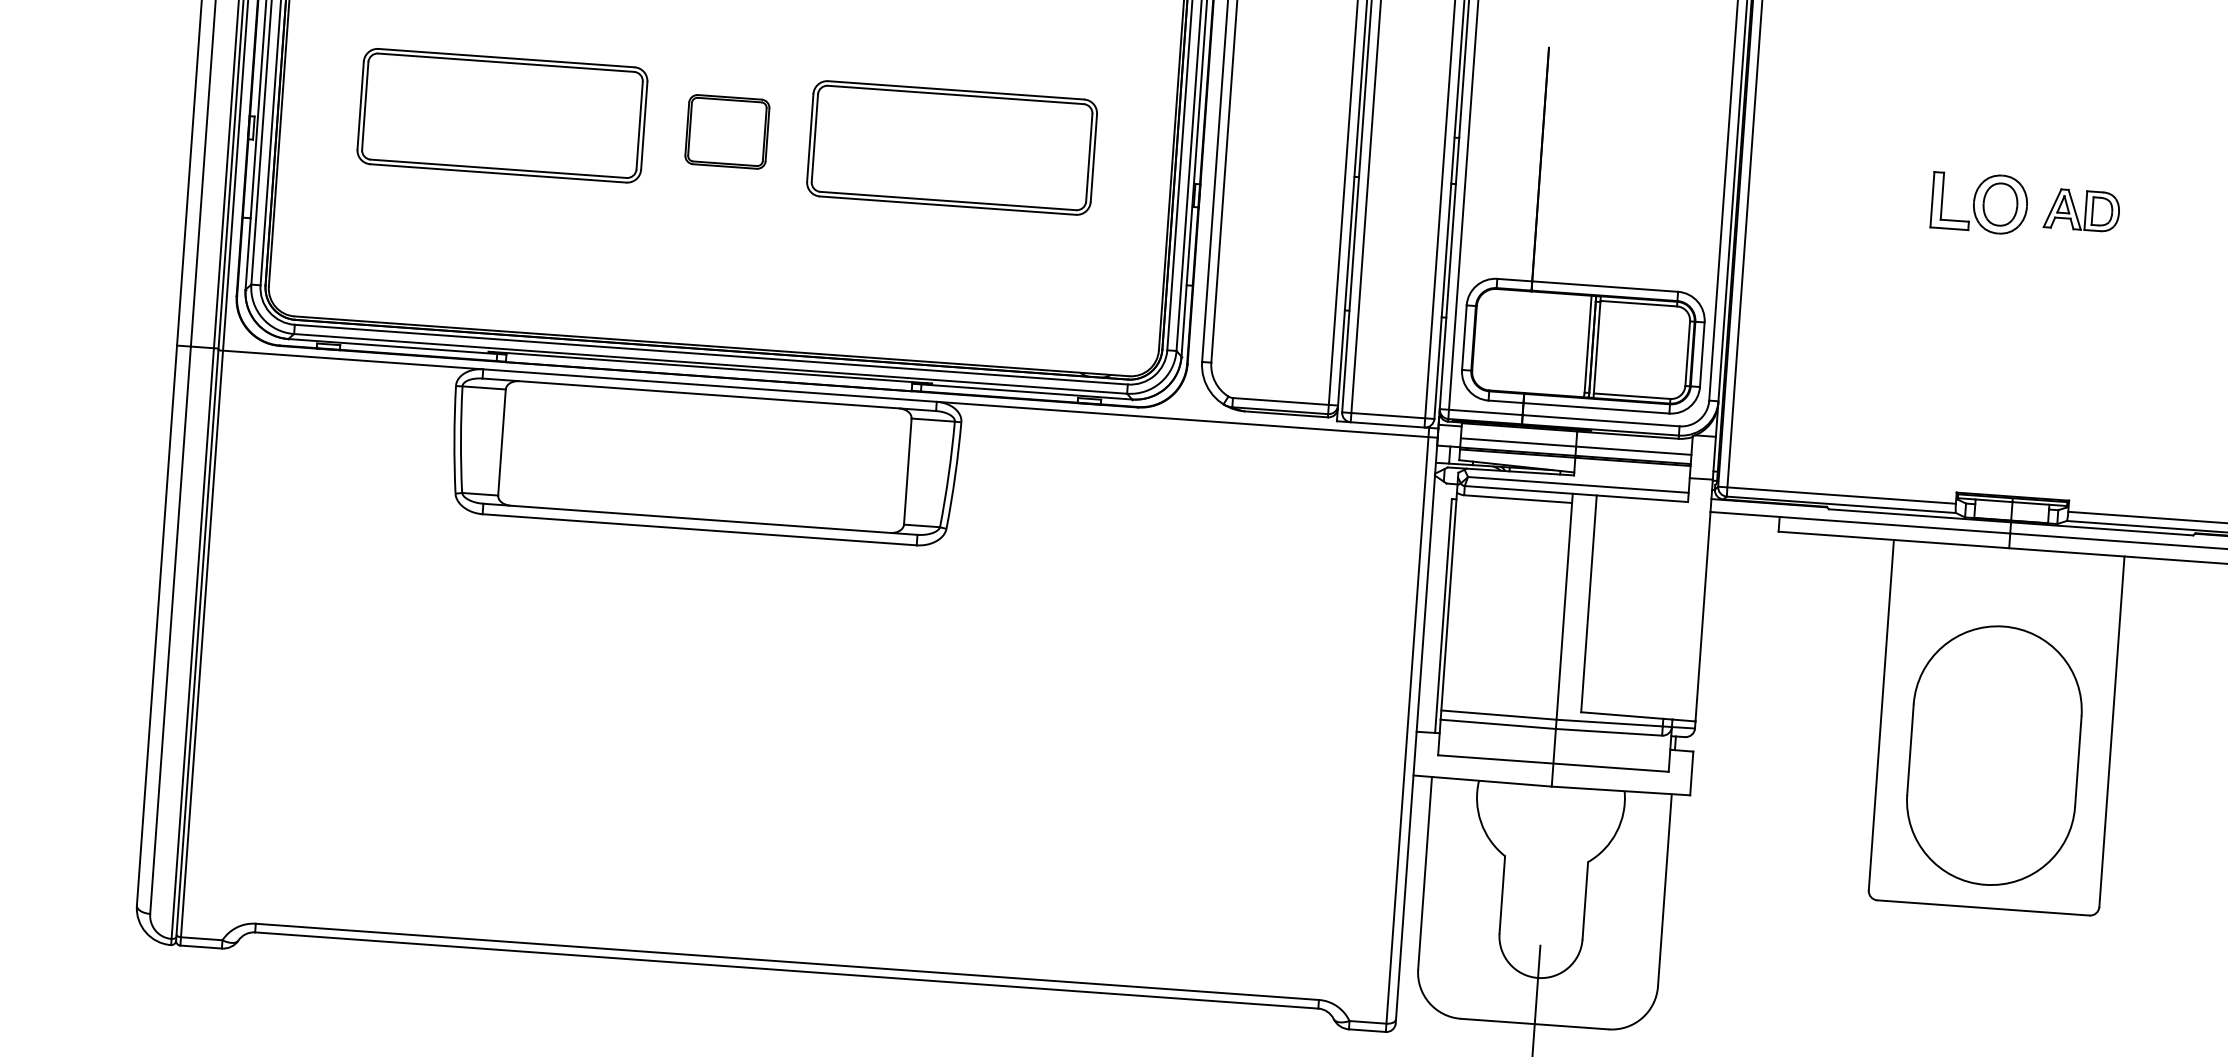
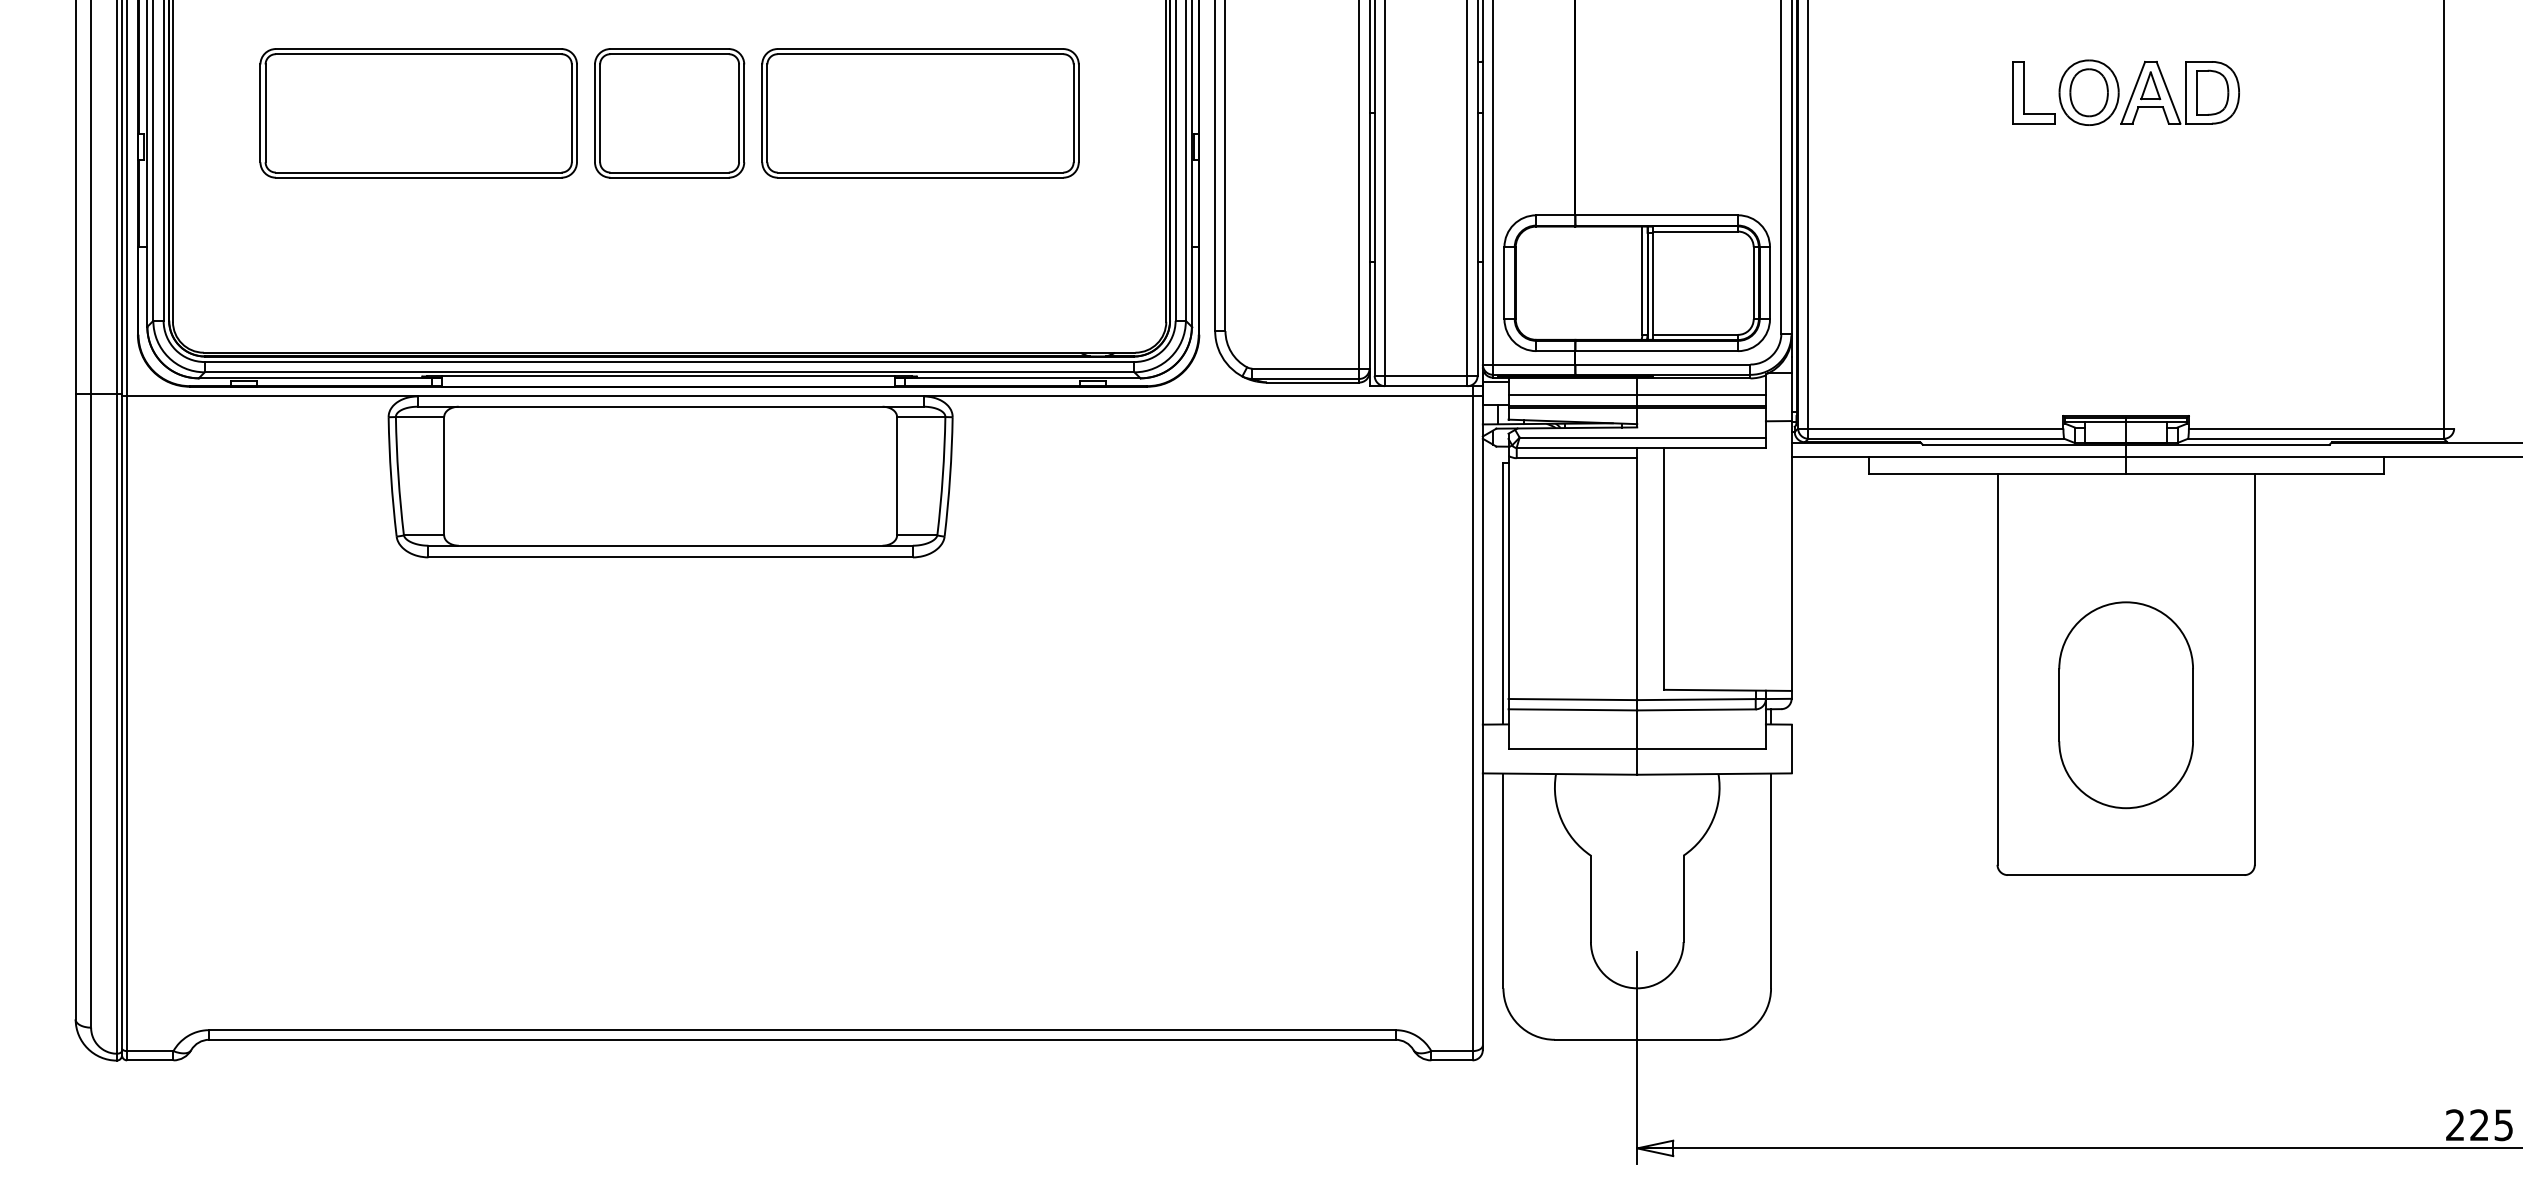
part: (727, 131) -> (669, 113), size x1.67
part: (2081, 210) -> (2179, 92), size x1.43
part: (1993, 755) -> (2125, 705), size x0.71

